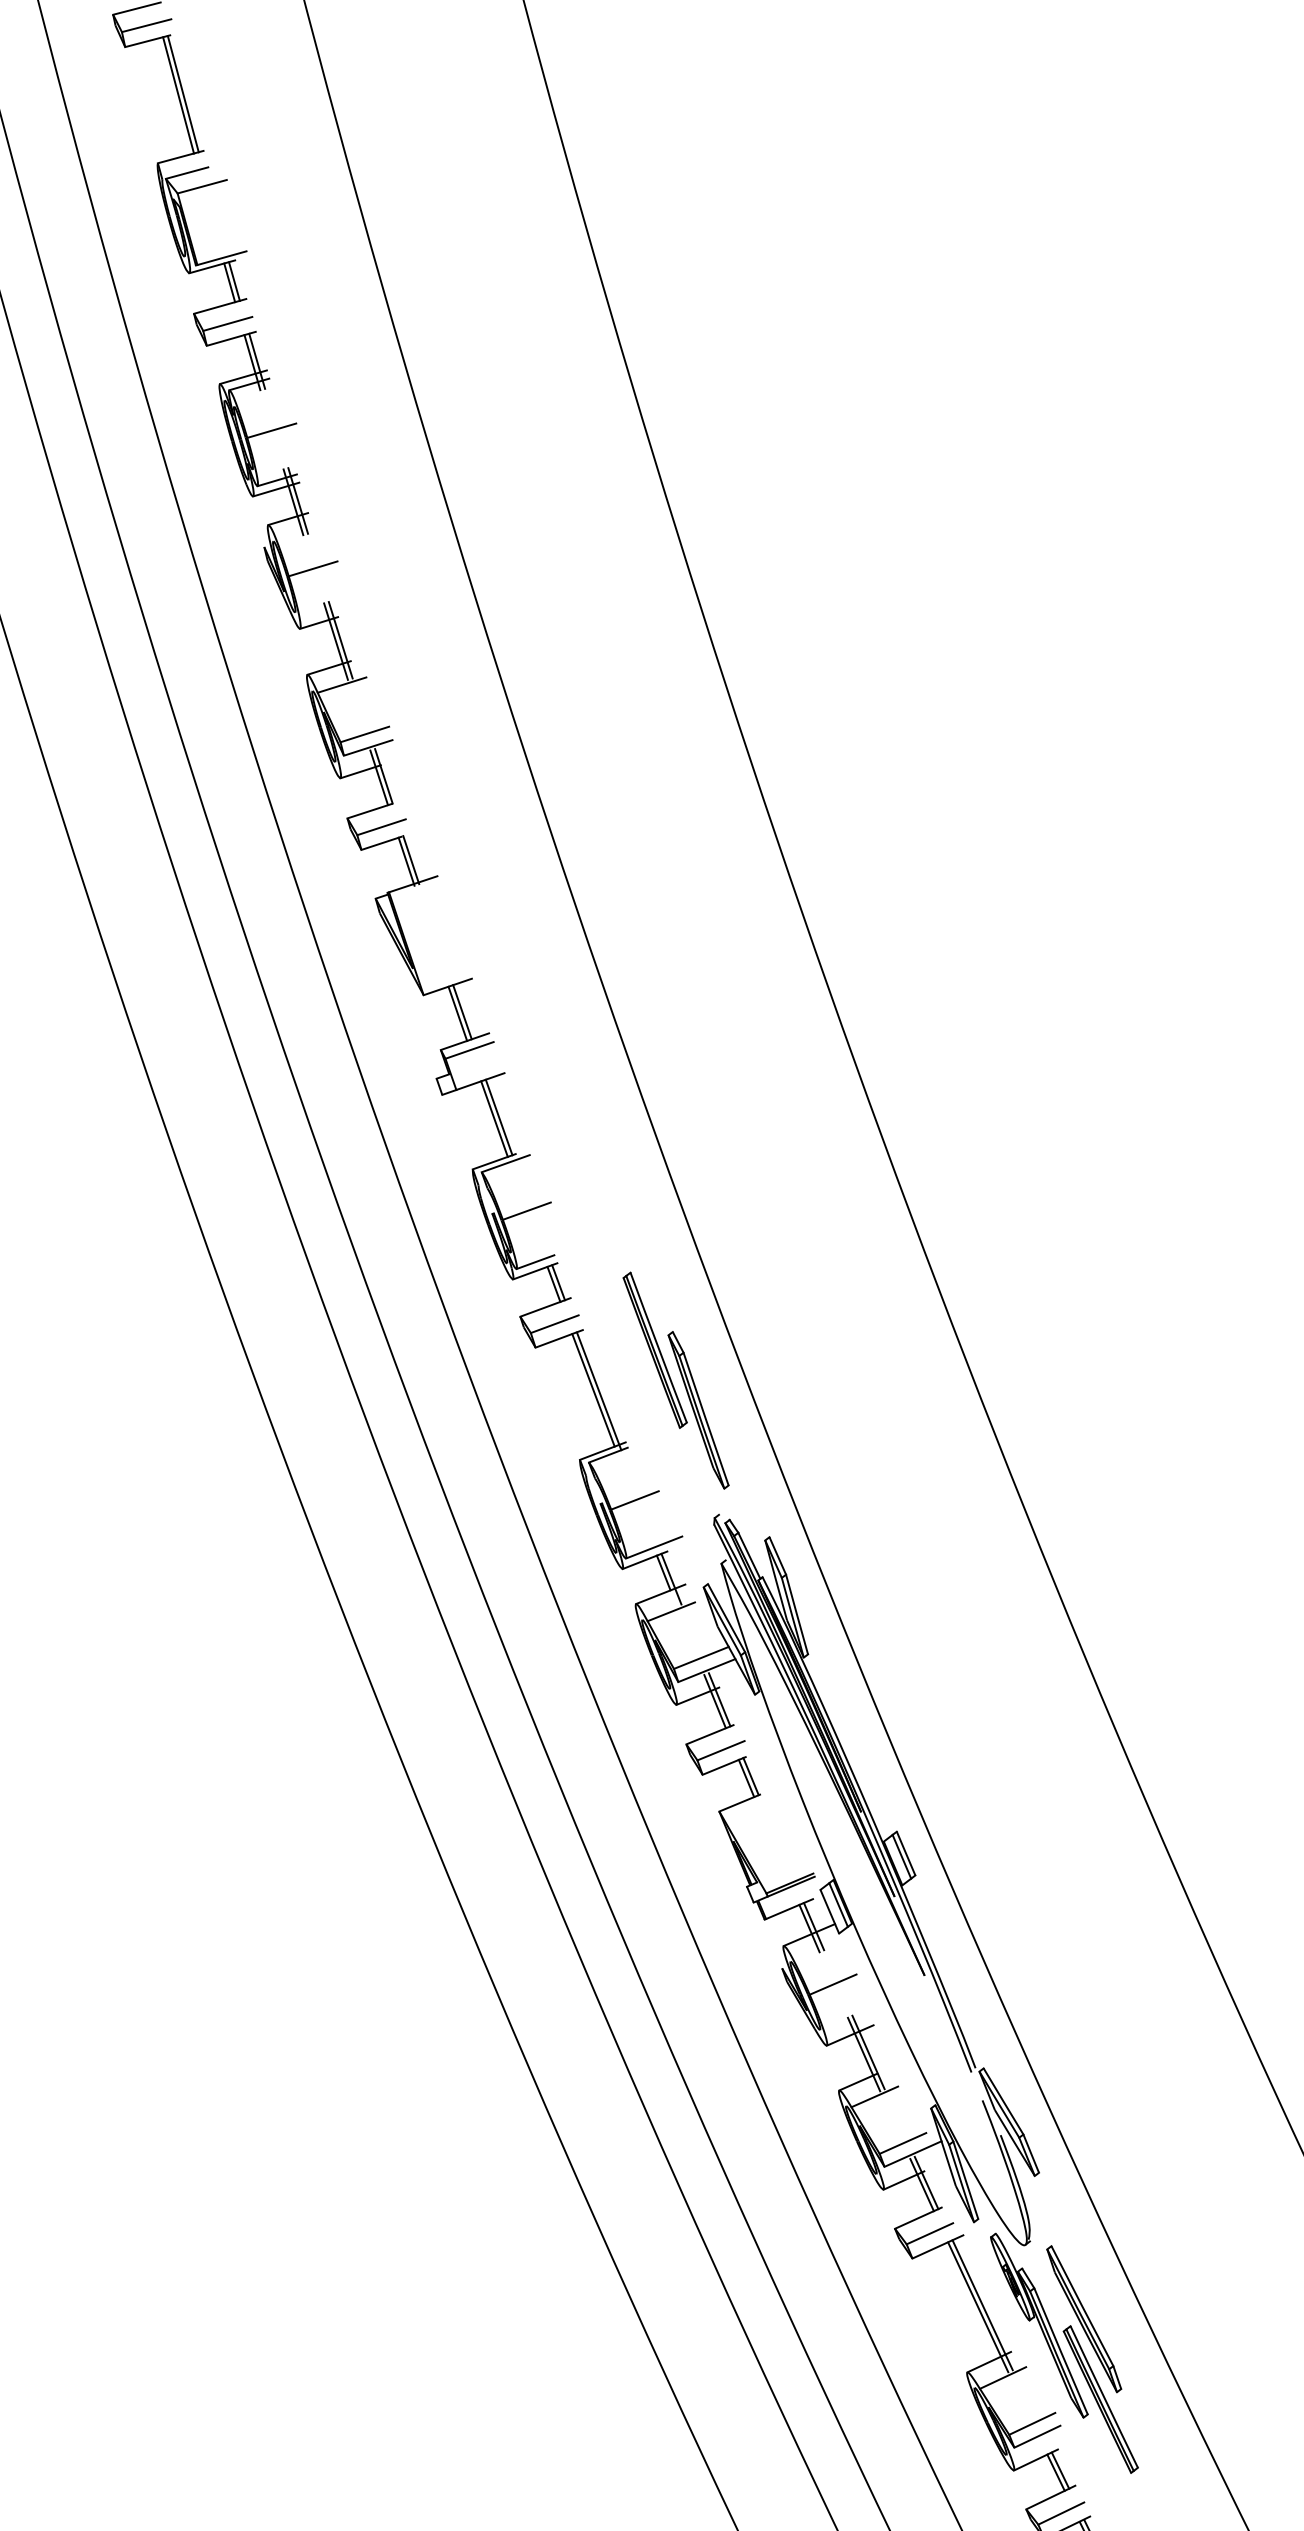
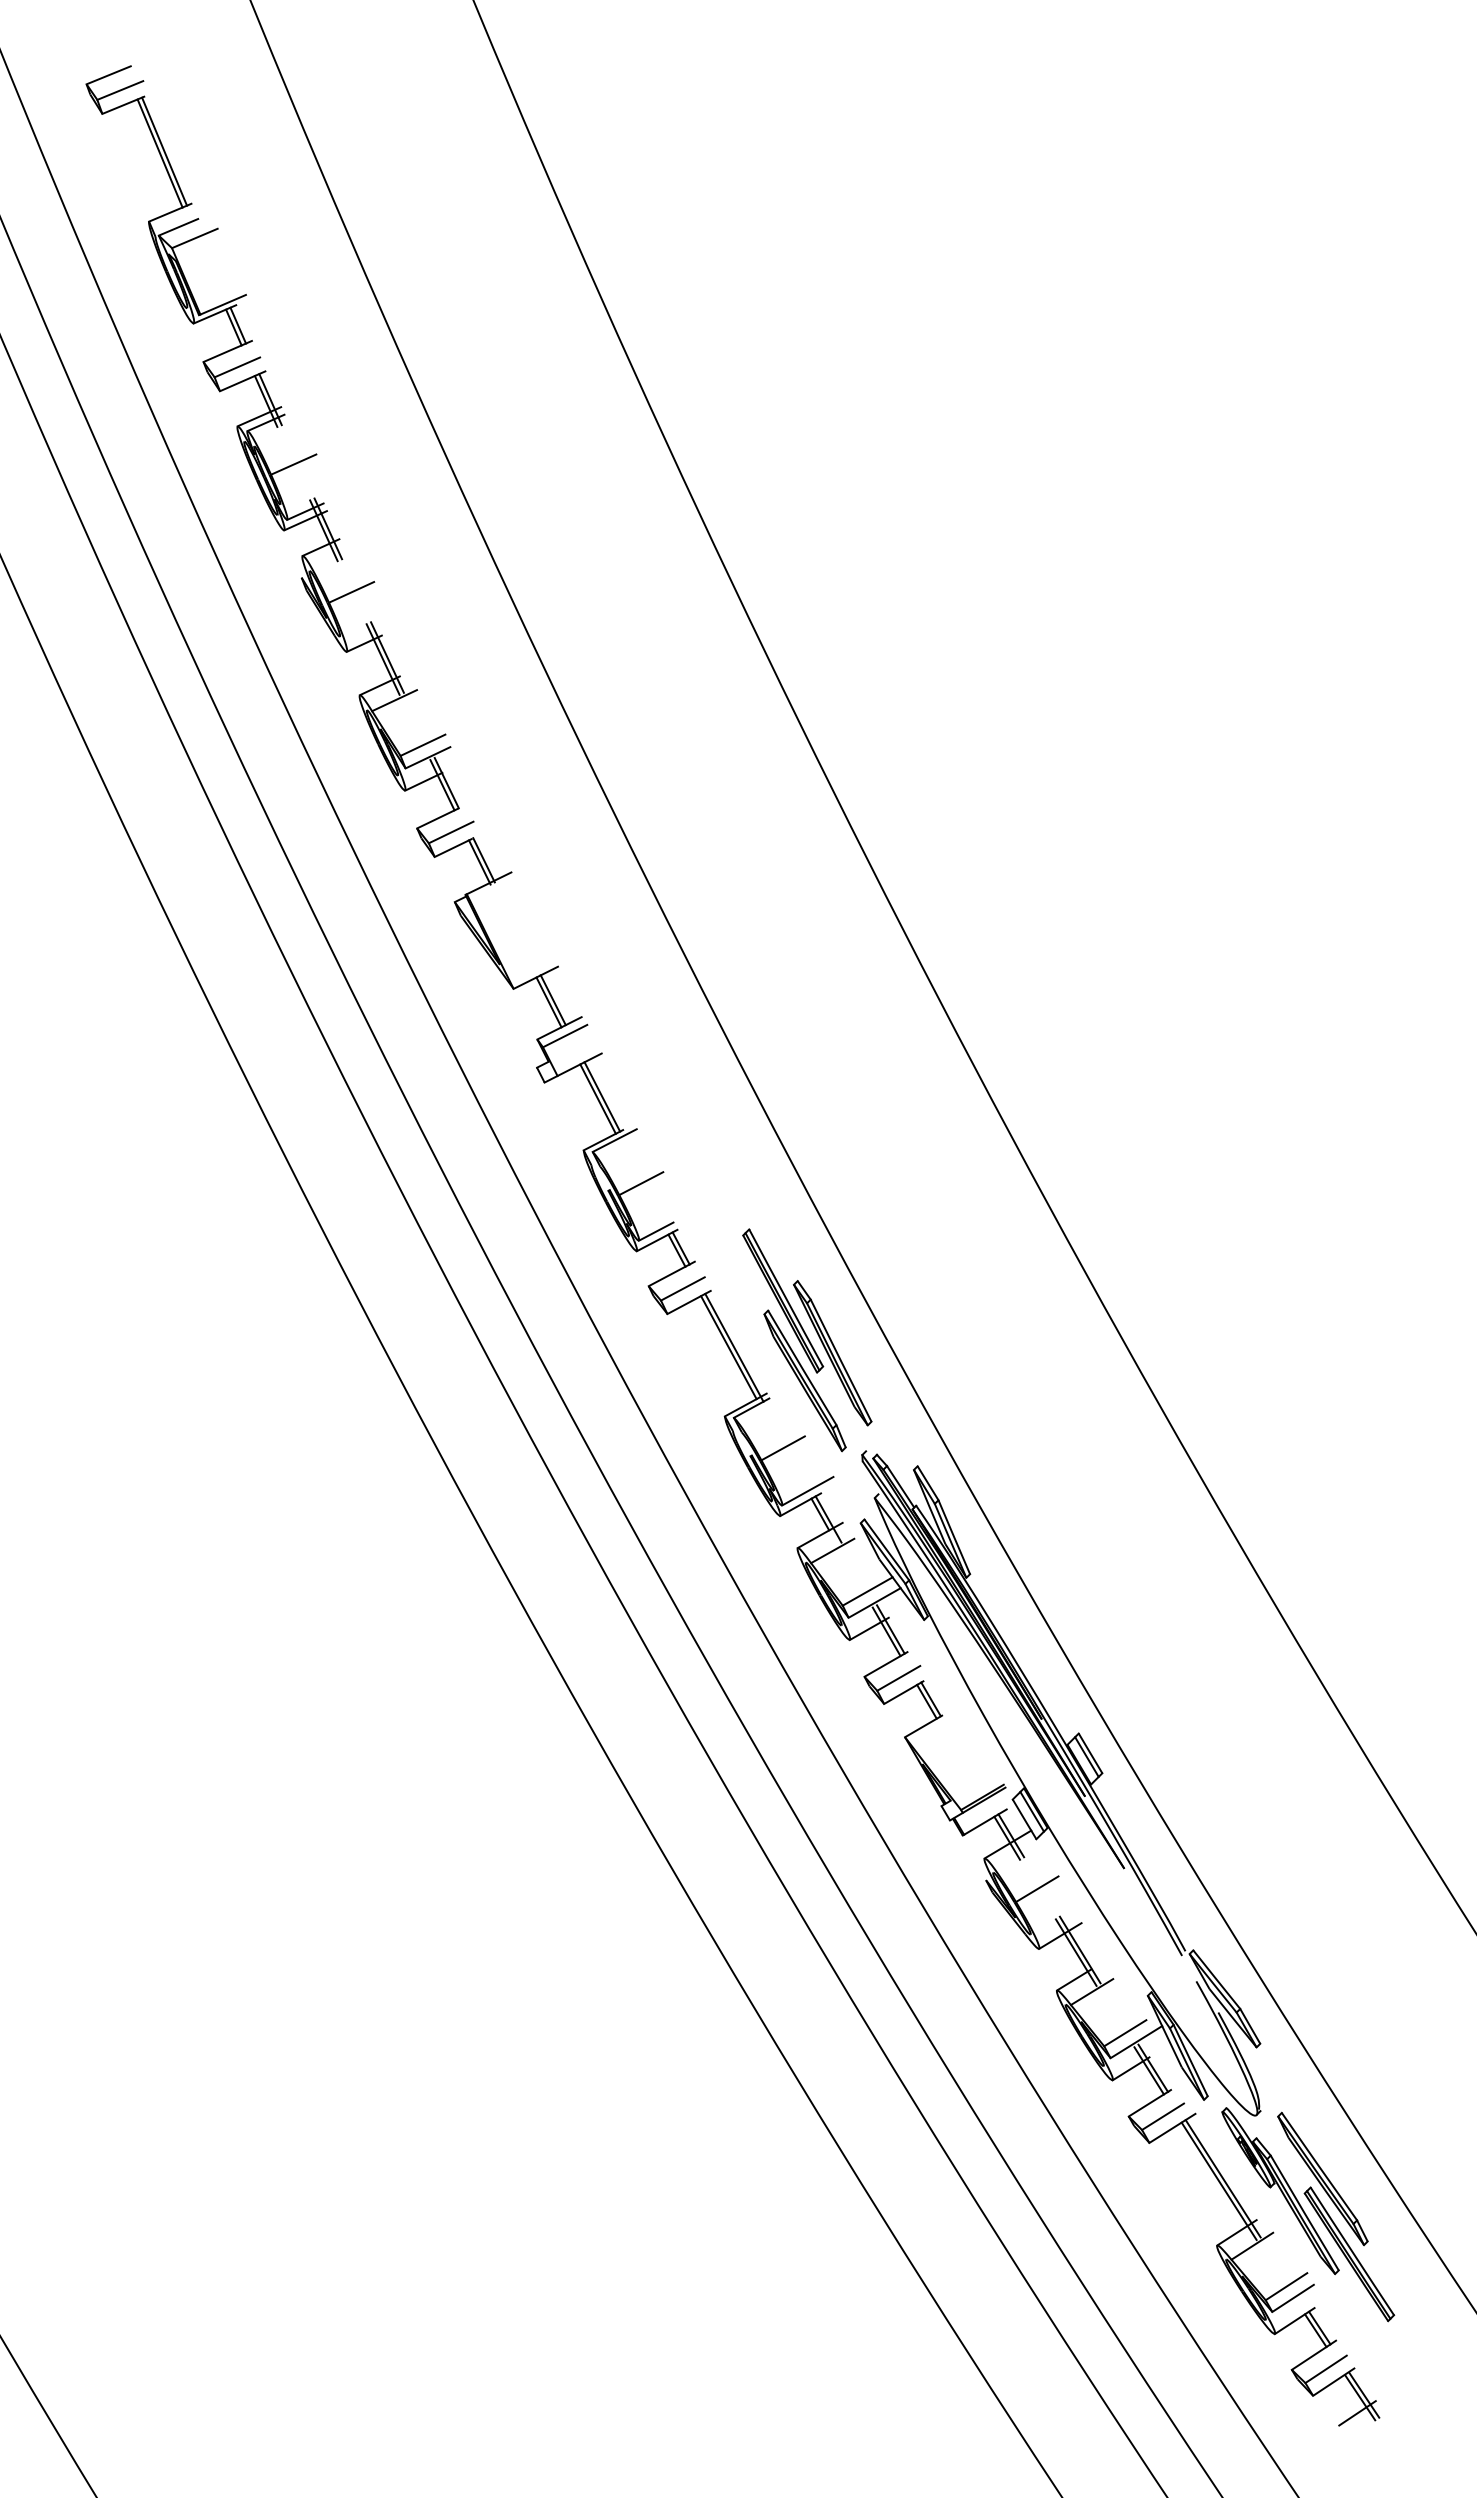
part: (666, 1434) -> (804, 1380), added

